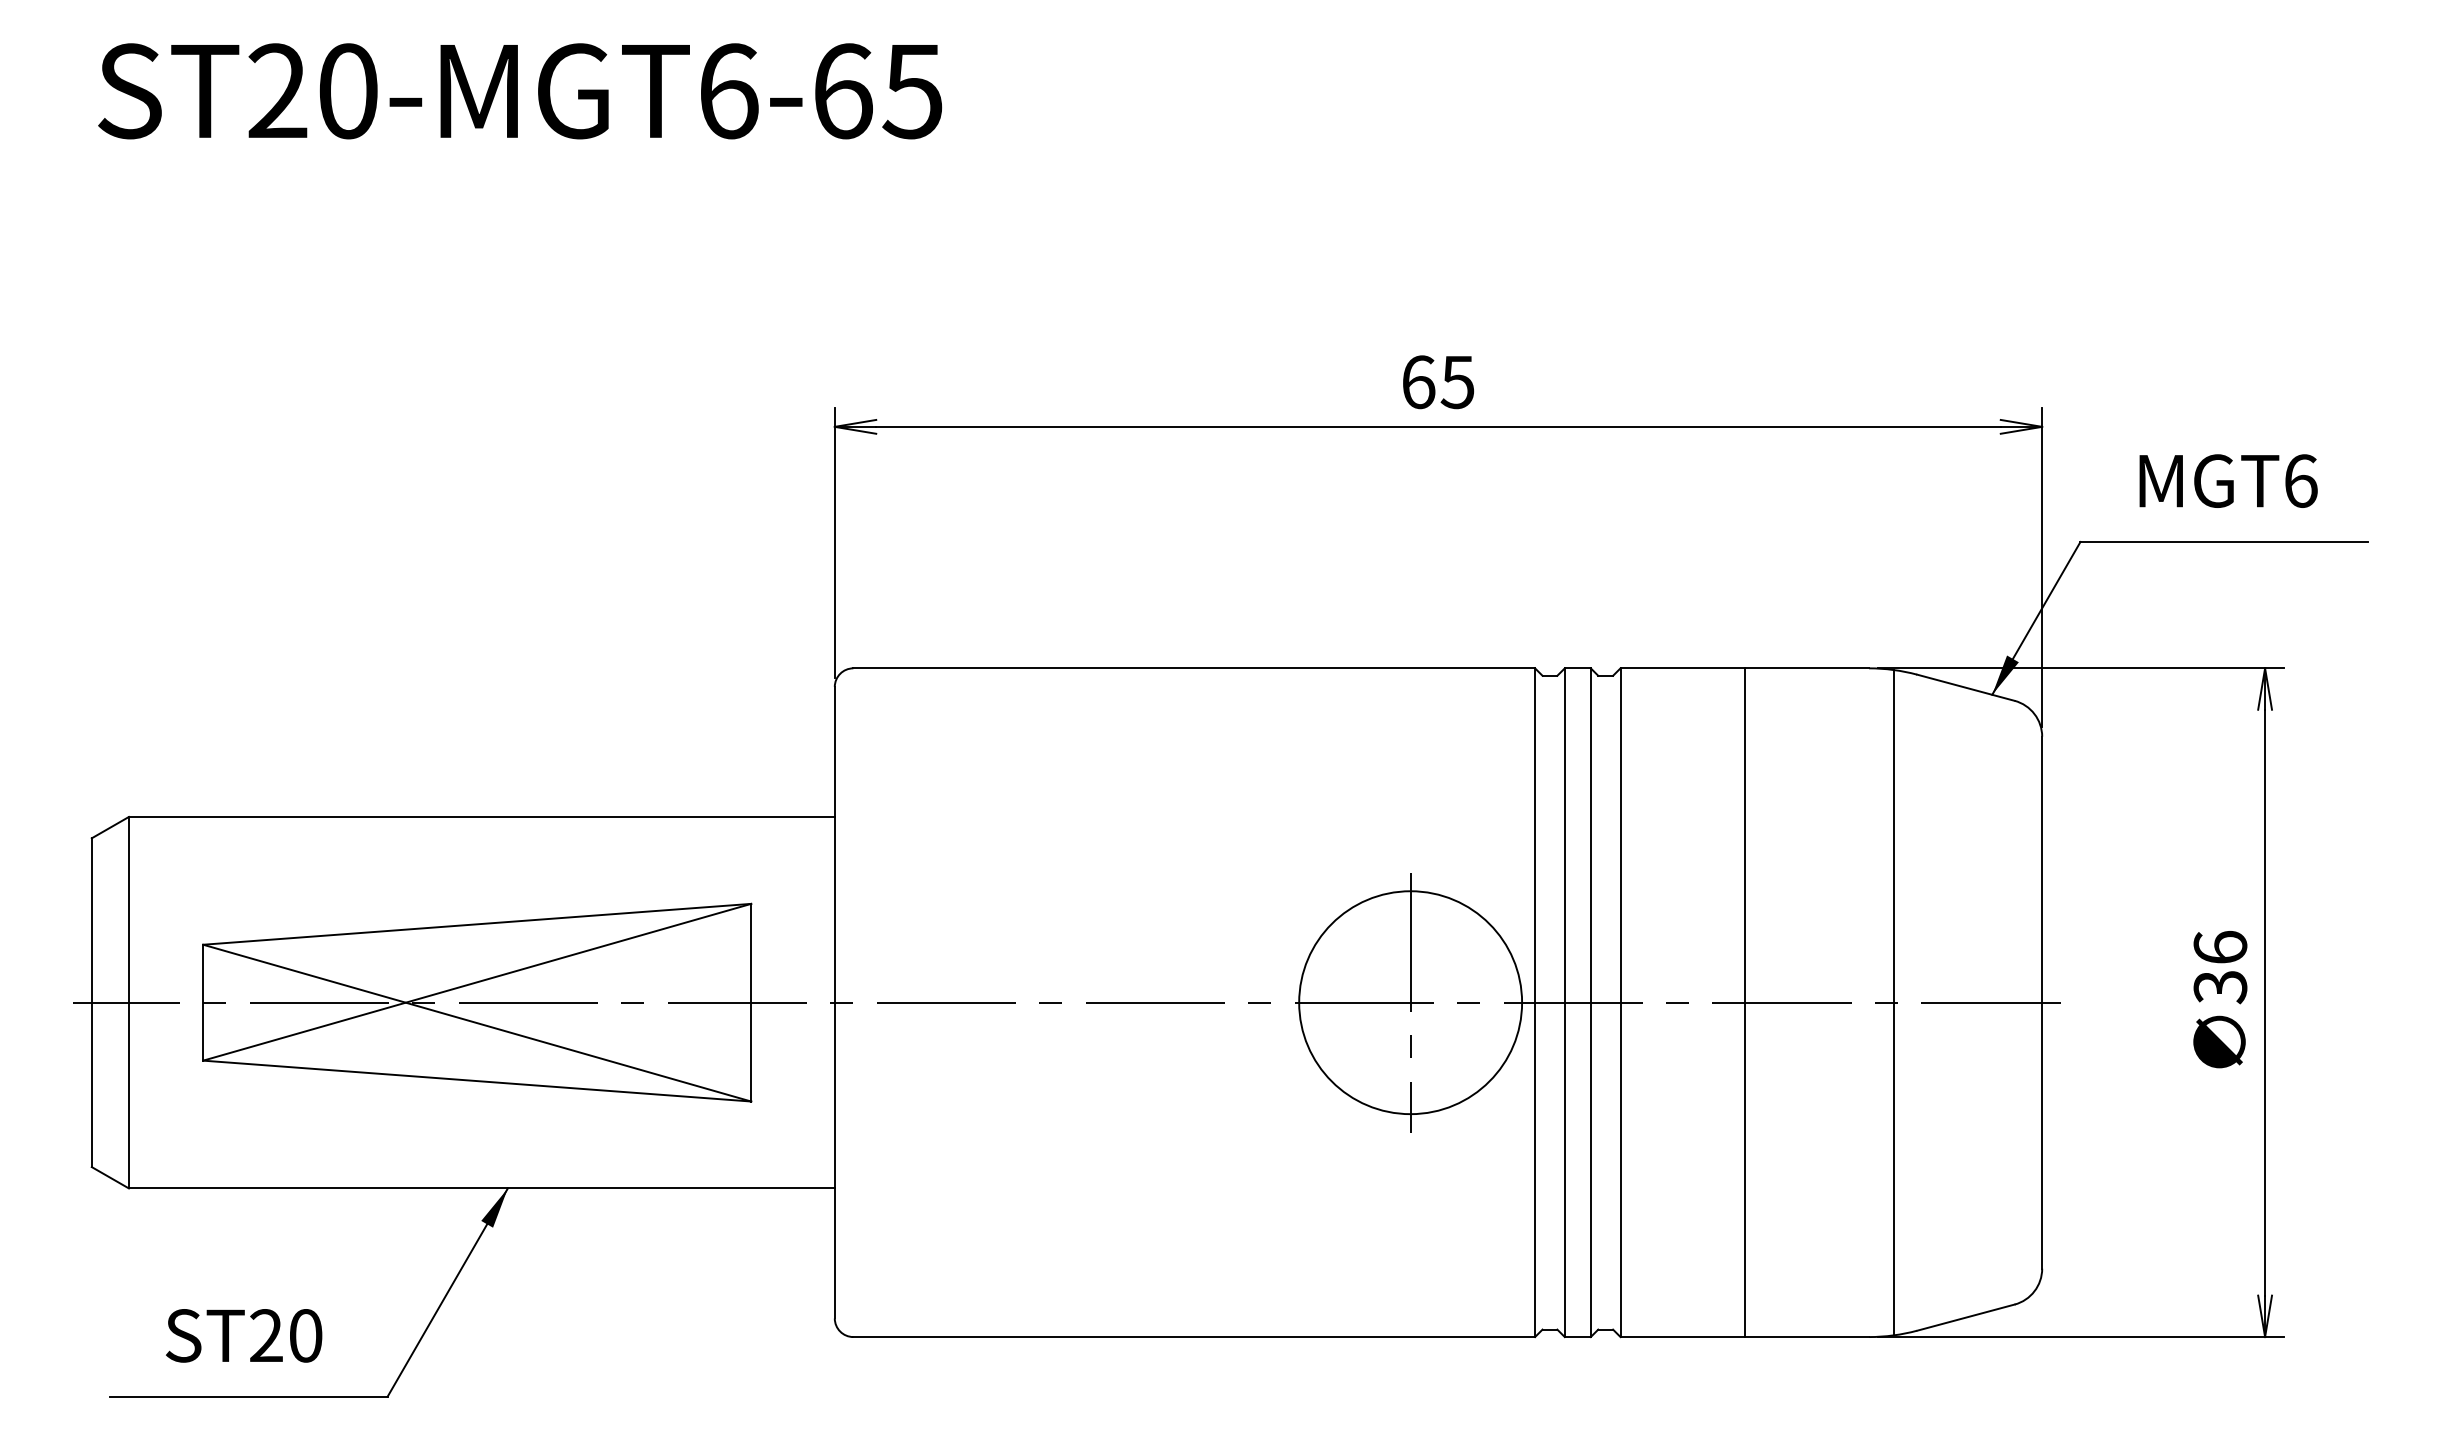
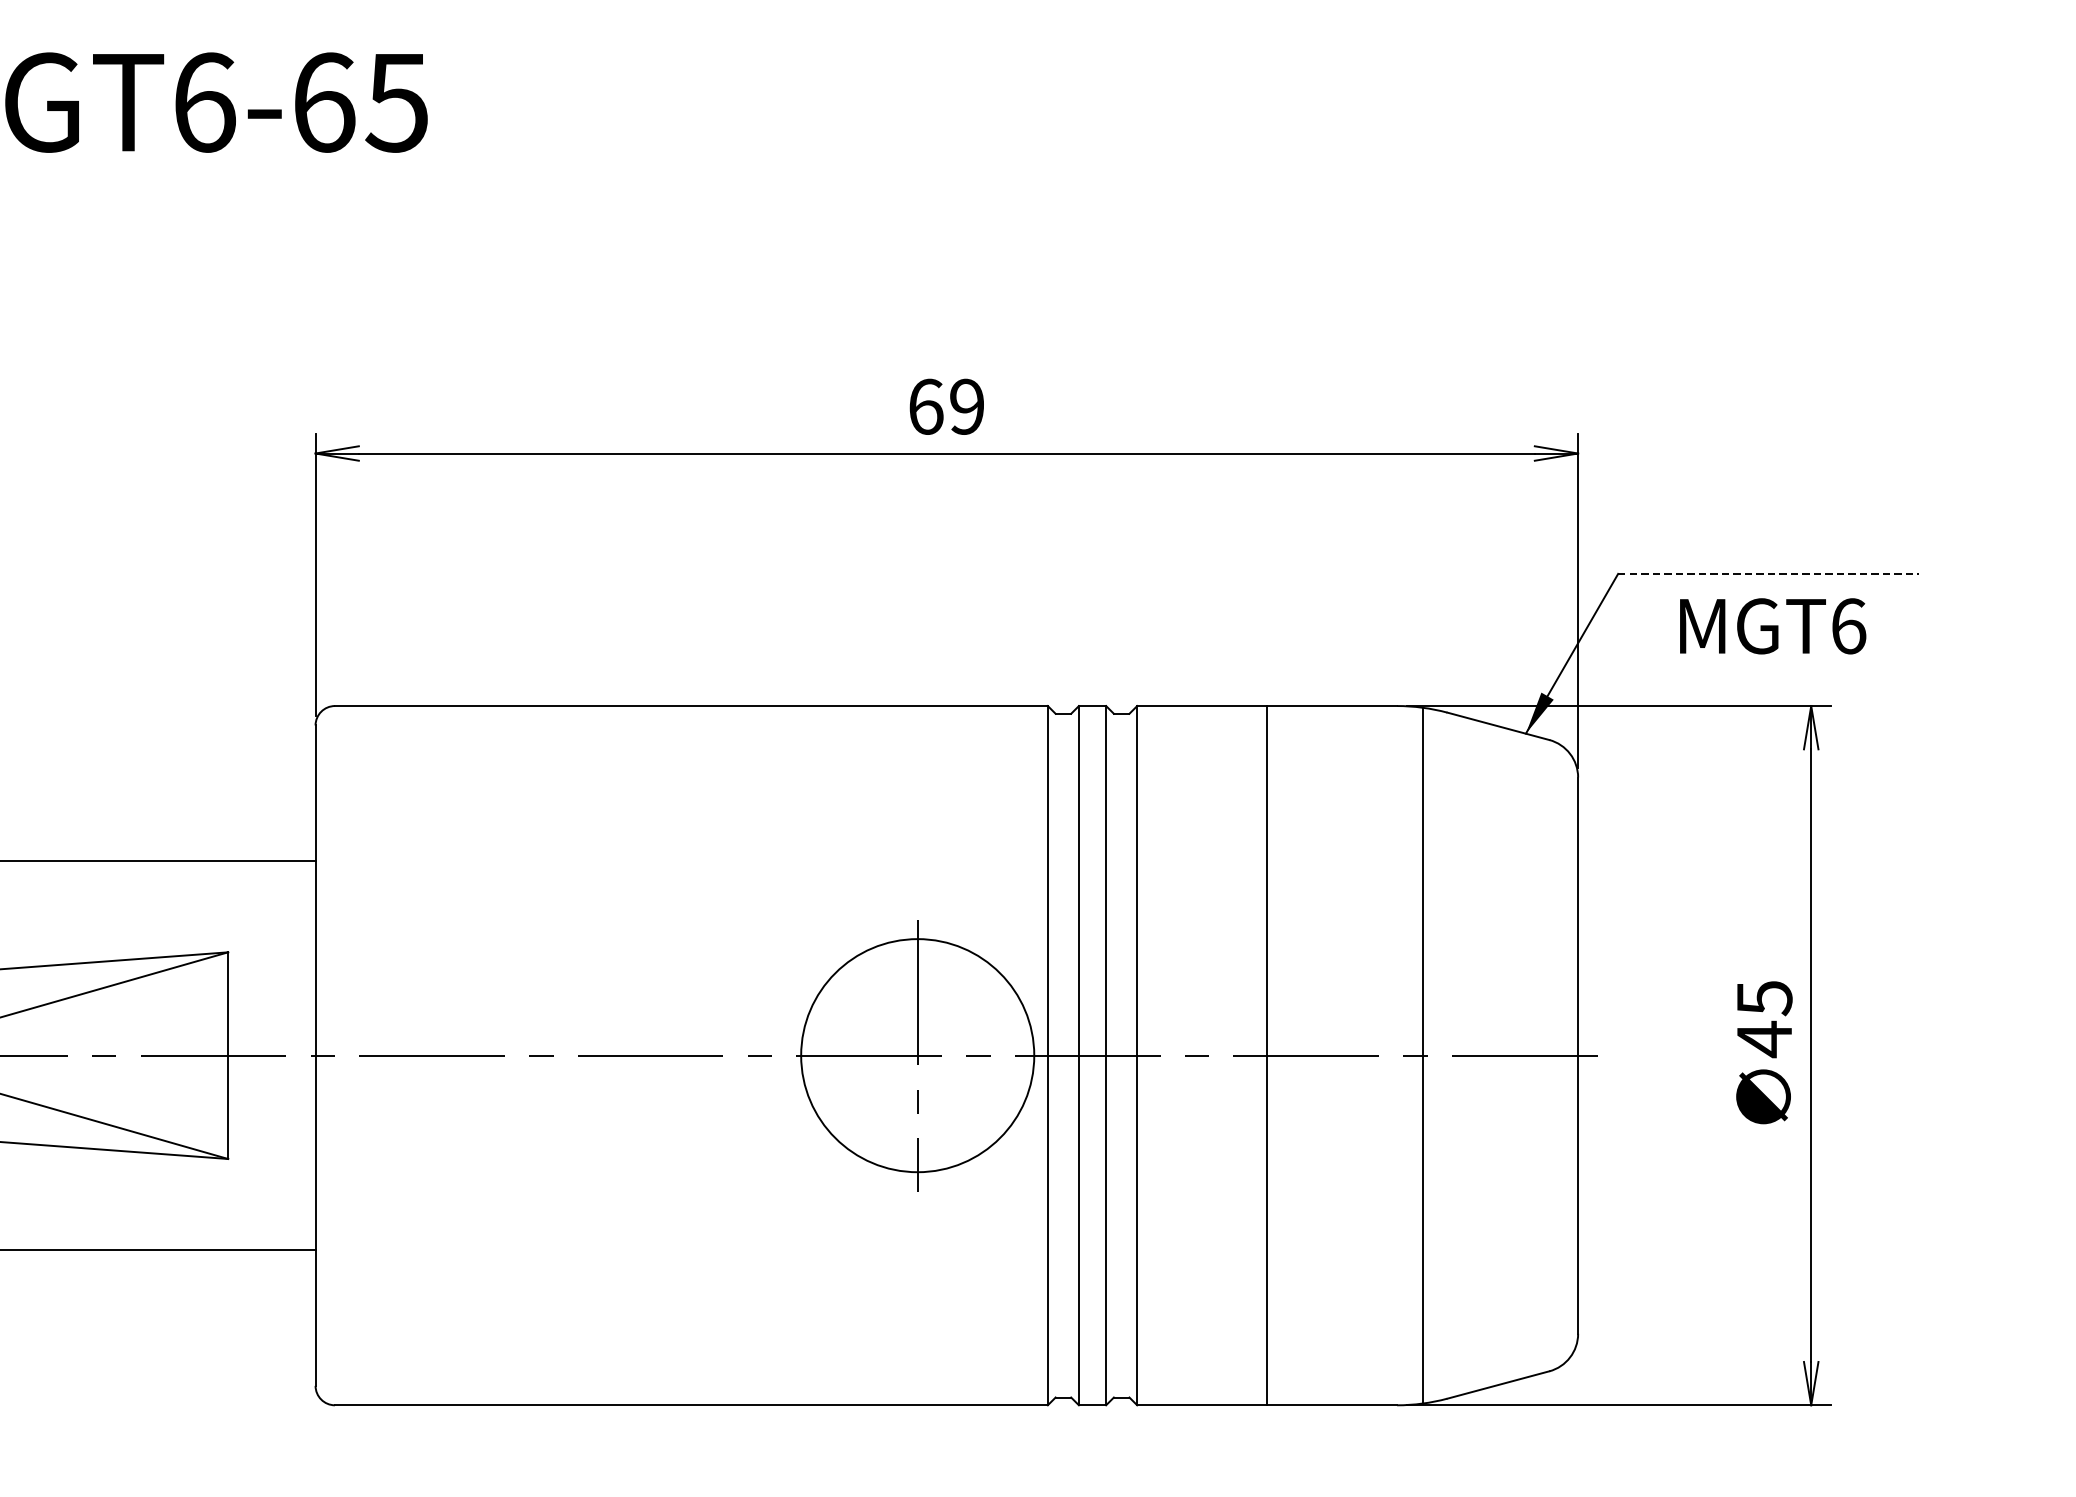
text: (1457, 382) -> (966, 407), 65 -> 69
text: (2228, 480) -> (1772, 625), moved
line: (2224, 542) -> (1768, 574), solid -> dashed
text: (2220, 967) -> (1764, 1018), 36 -> 45

